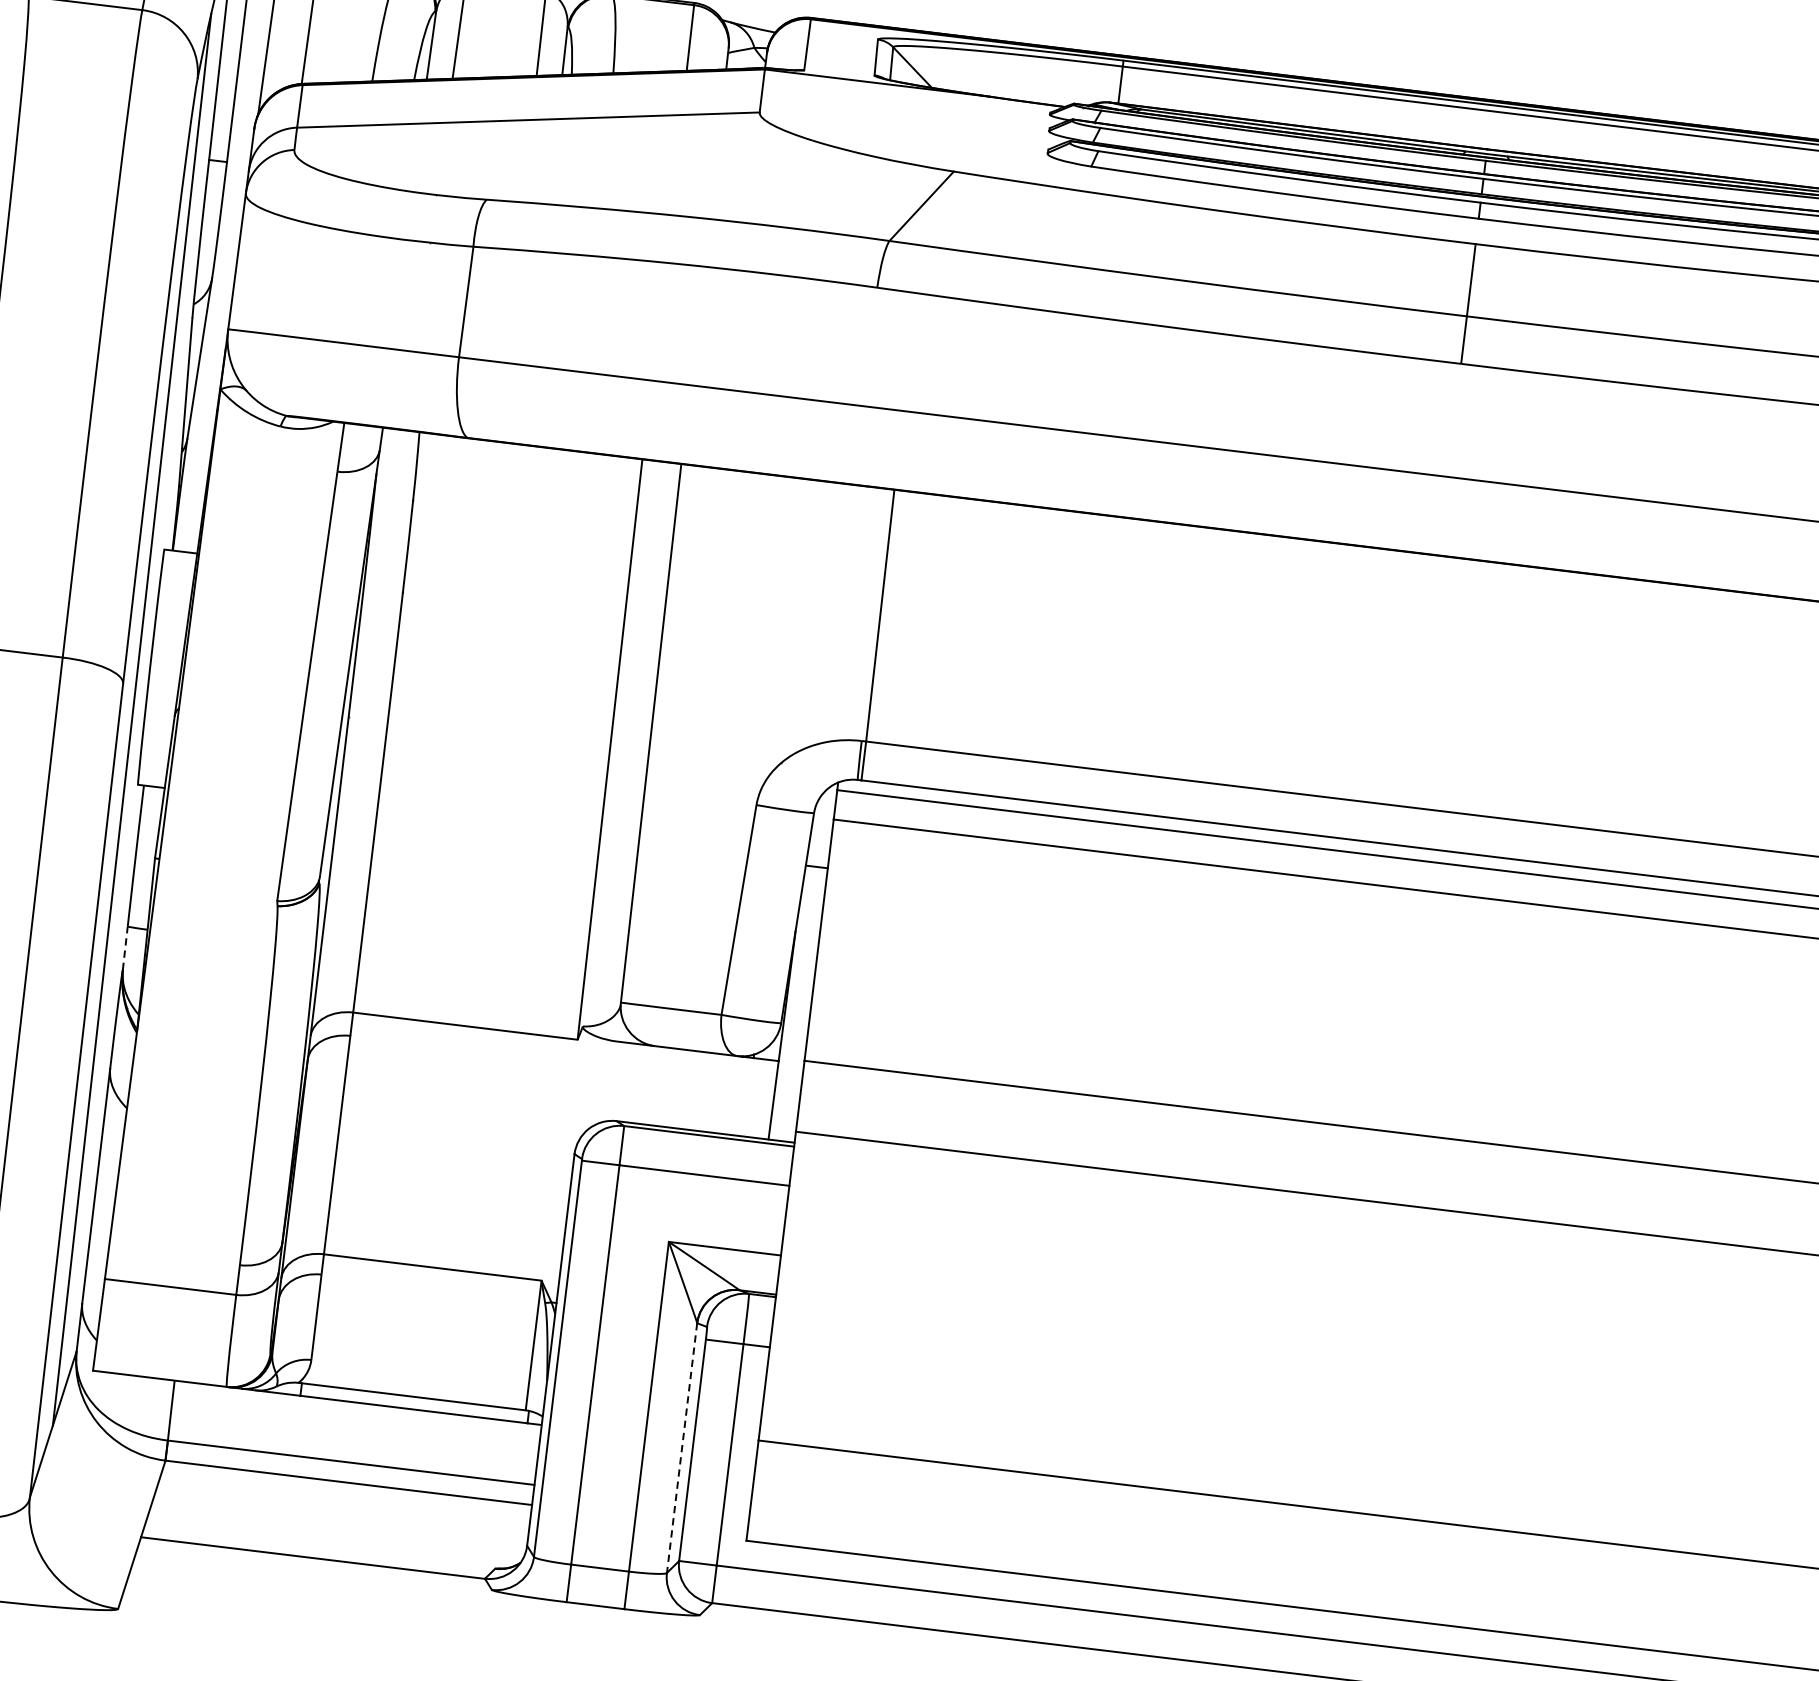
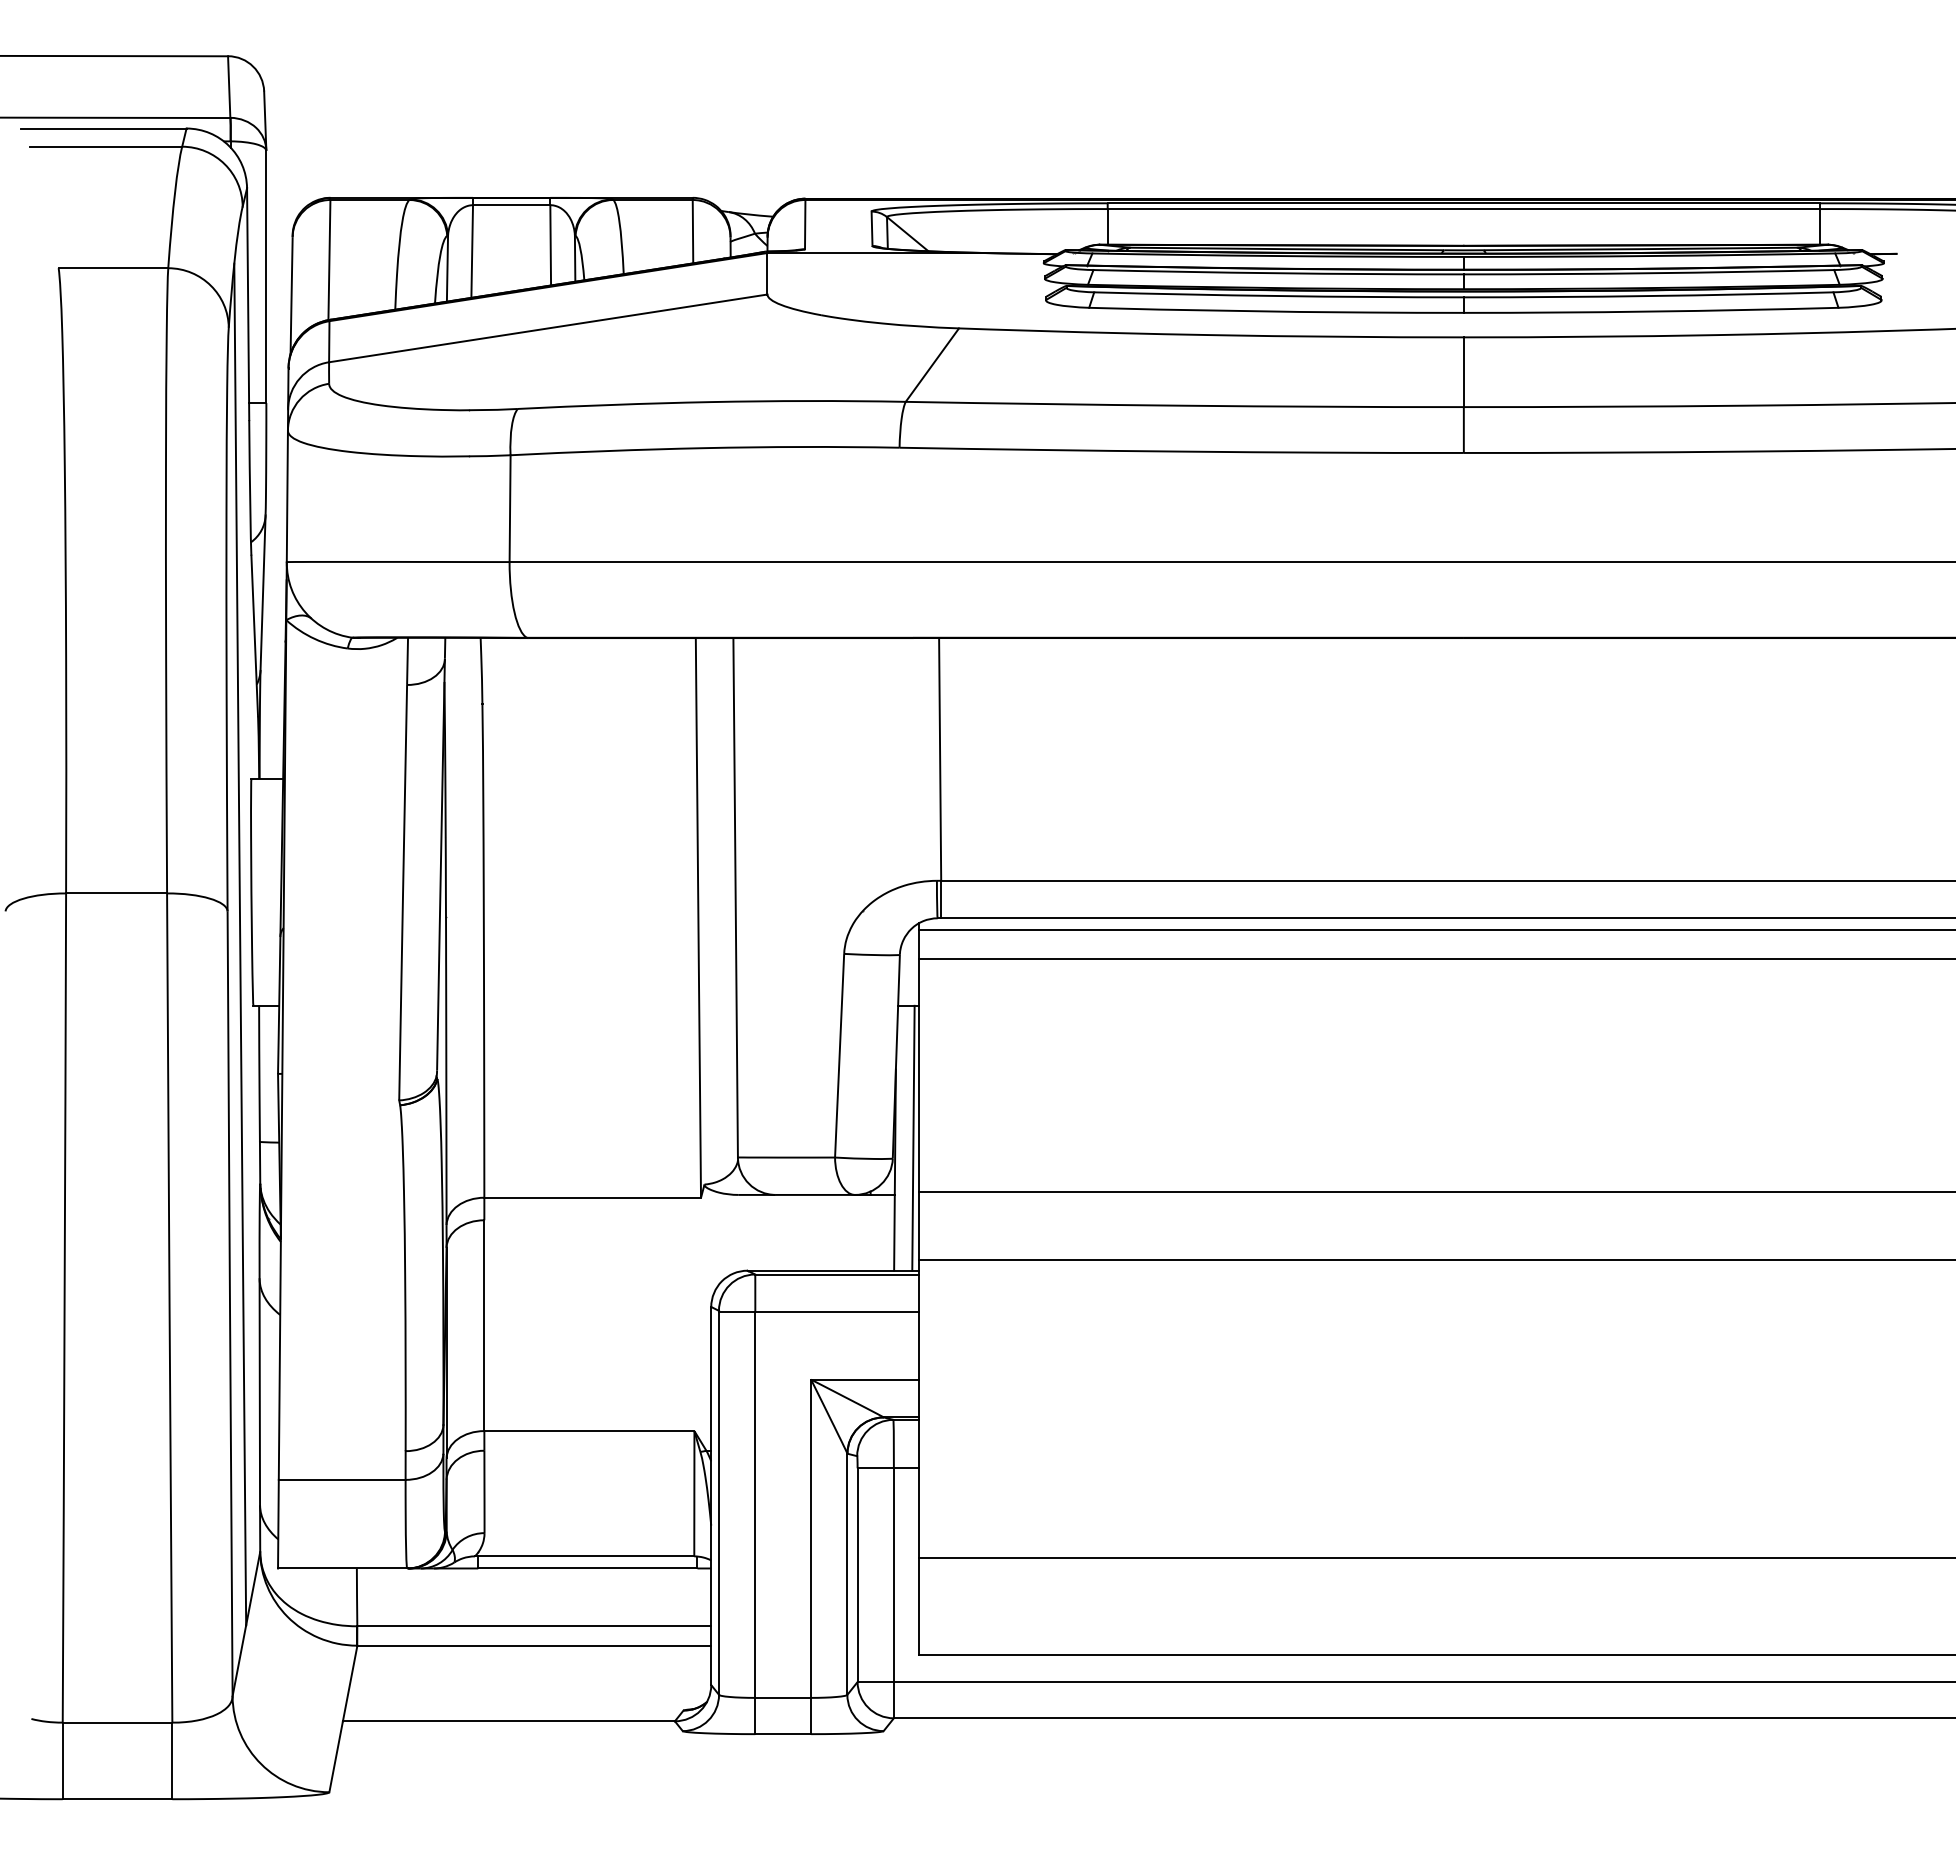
line: (125, 947) -> (260, 1162), dashed -> solid
line: (805, 1003) -> (913, 1137), added
line: (682, 1448) -> (847, 1574), dashed -> solid

